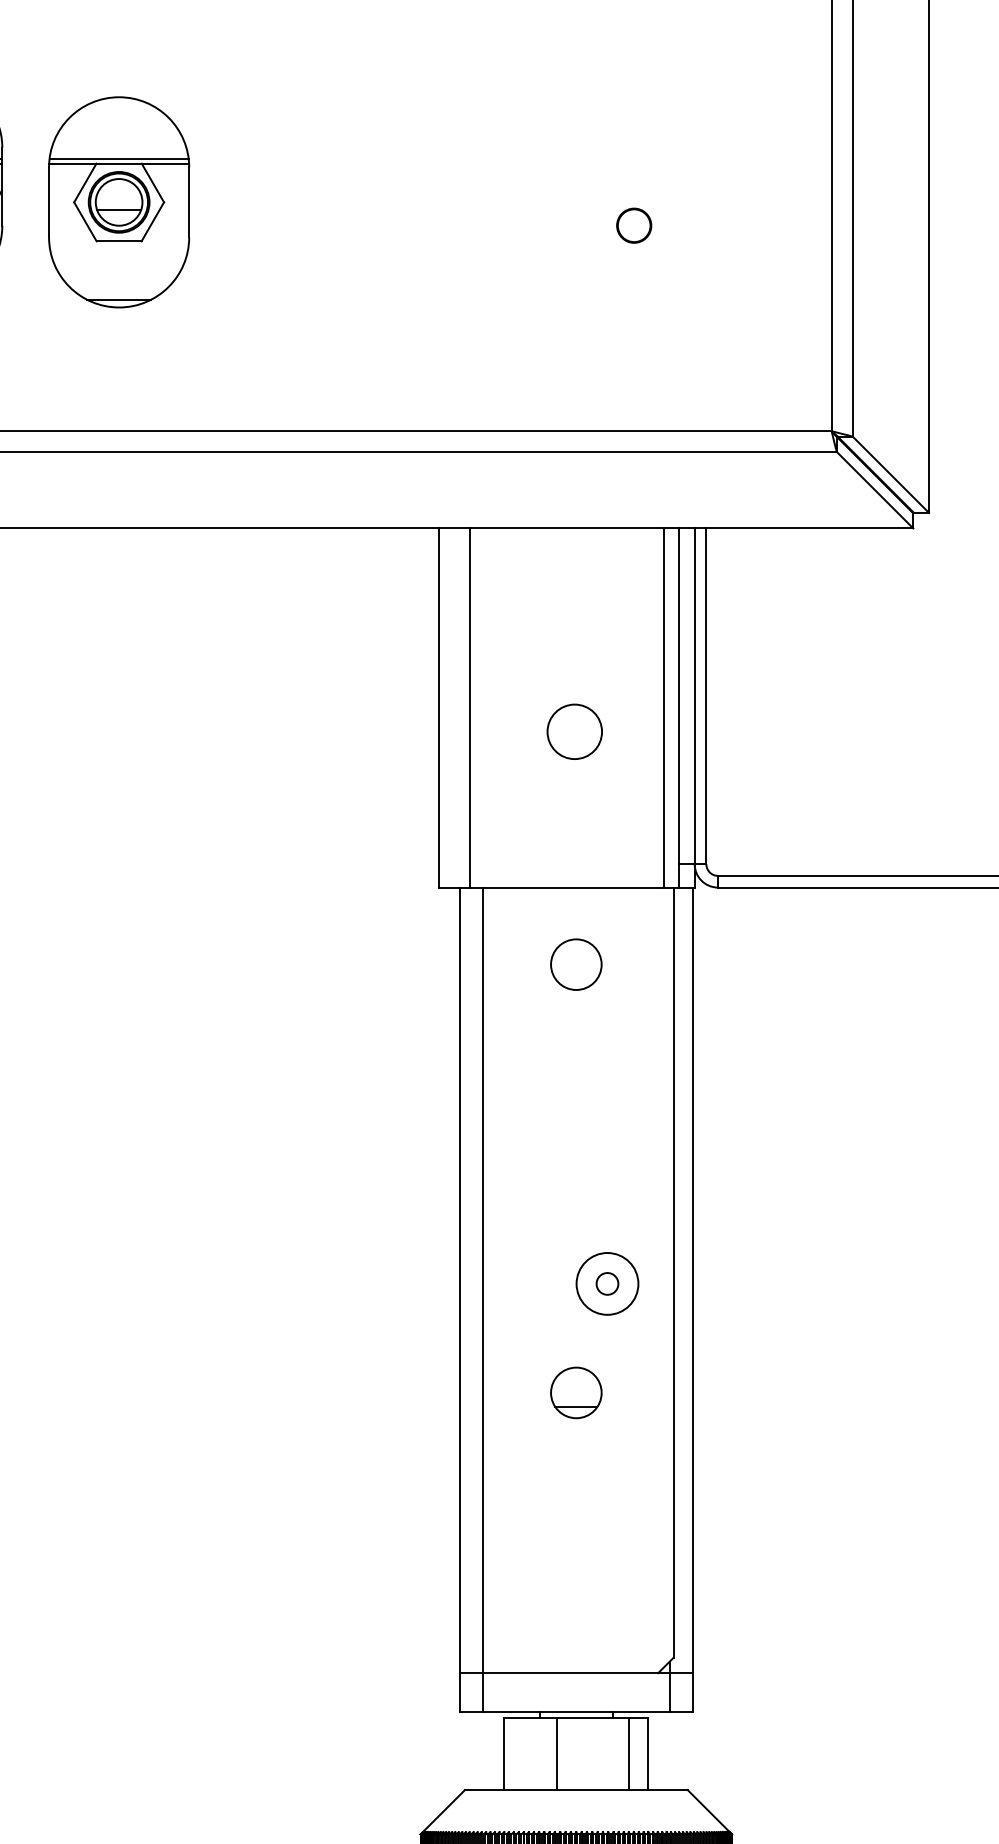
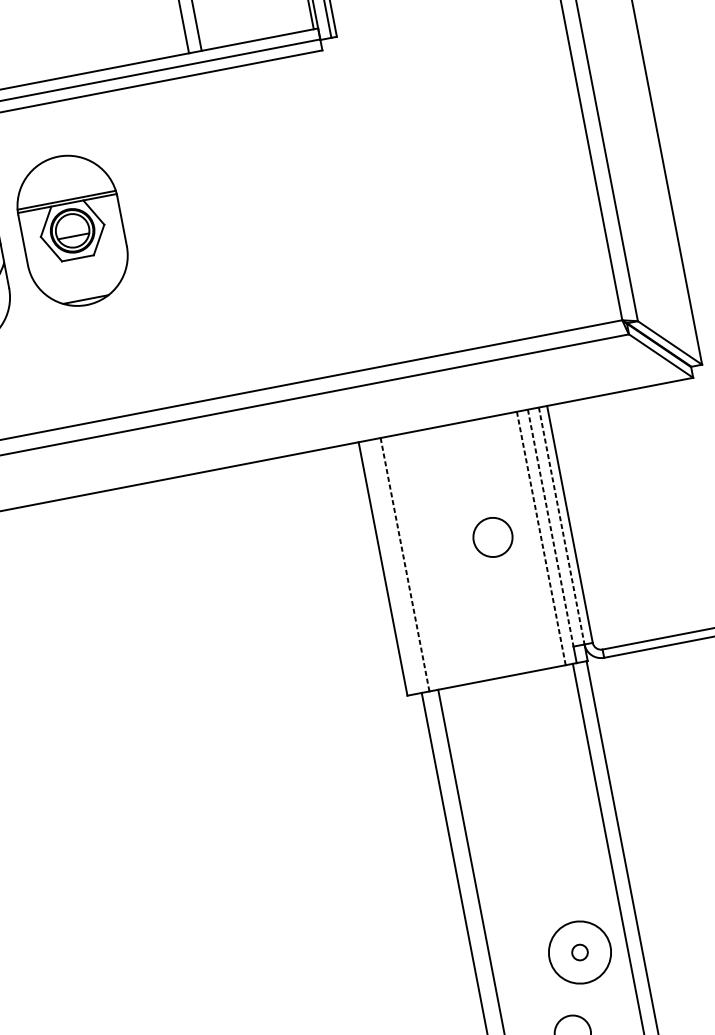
part: (119, 202) -> (72, 230), moved
circle: (634, 225) -> (455, 201), removed
line: (679, 696) -> (551, 528), solid -> dashed
line: (694, 696) -> (561, 526), solid -> dashed
line: (470, 708) -> (405, 565), solid -> dashed
line: (663, 708) -> (541, 538), solid -> dashed
circle: (574, 731) -> (492, 537), moved
circle: (576, 964) -> (514, 731), removed
circle: (607, 1283) -> (579, 952), size x1.4

